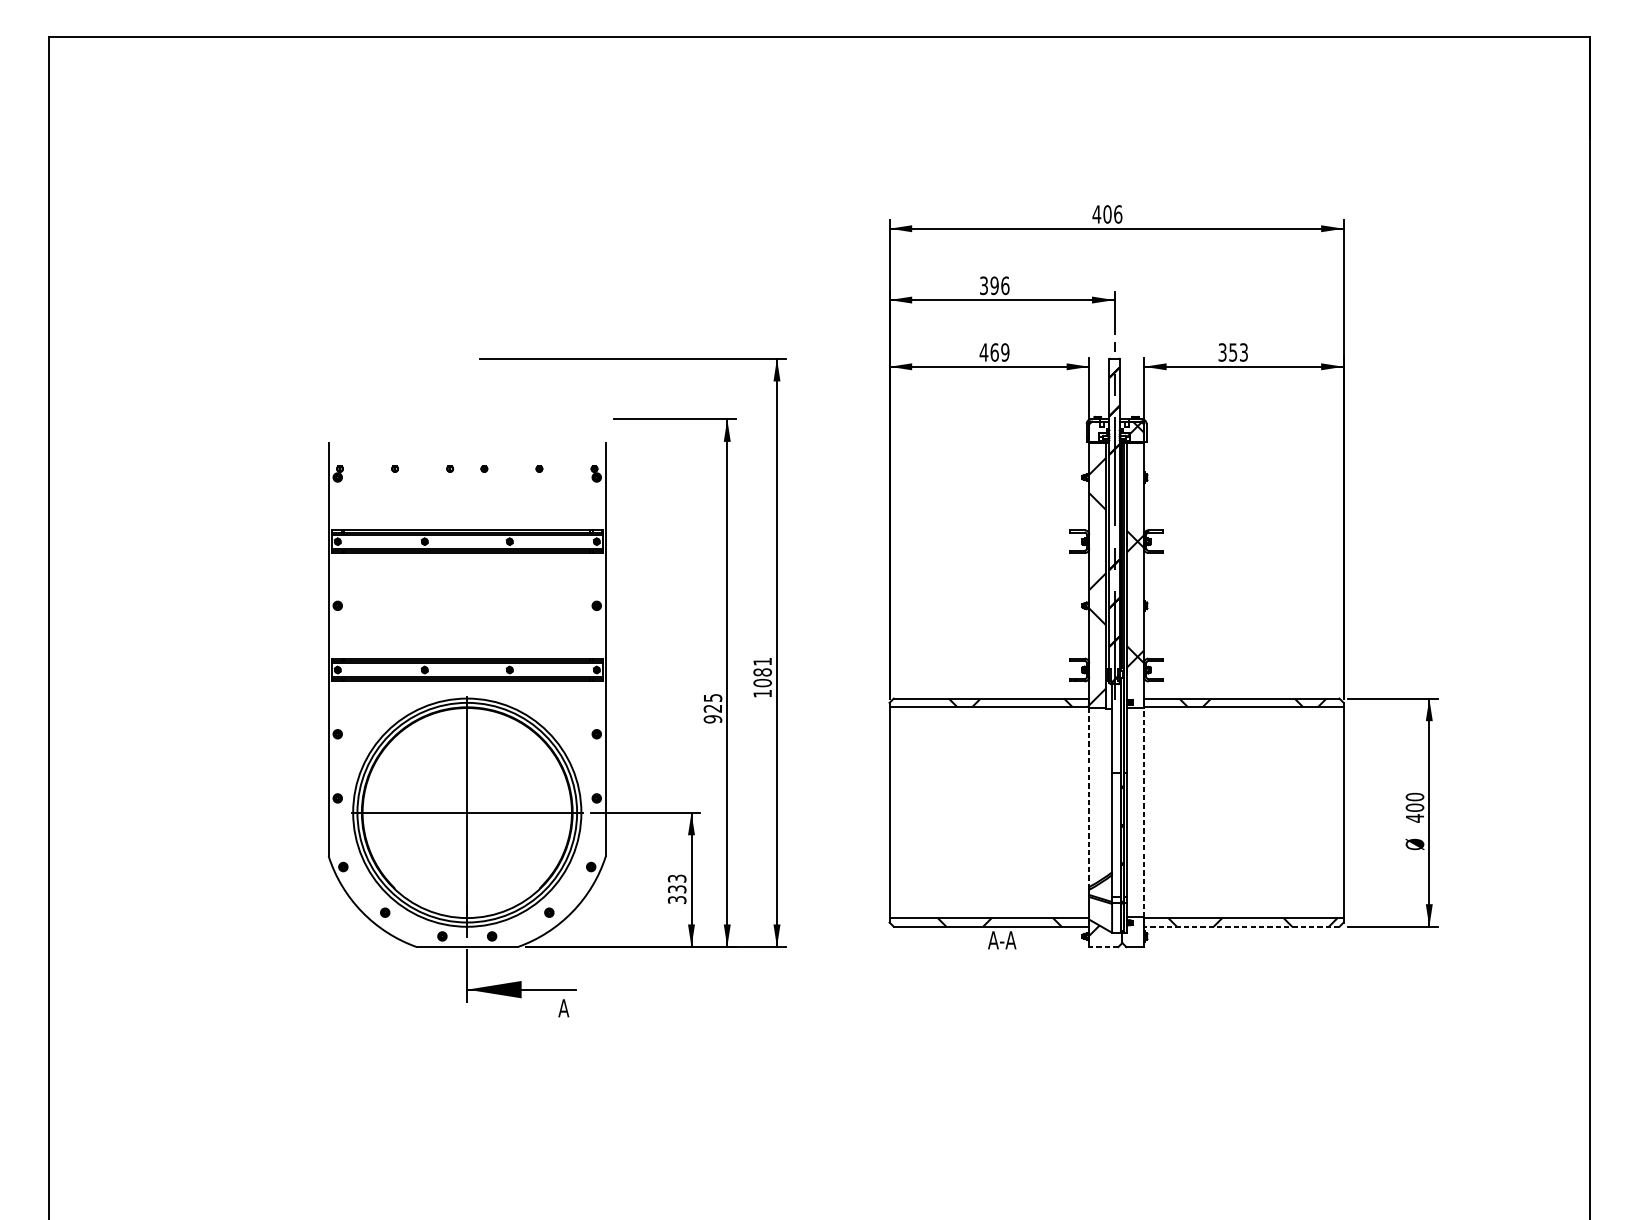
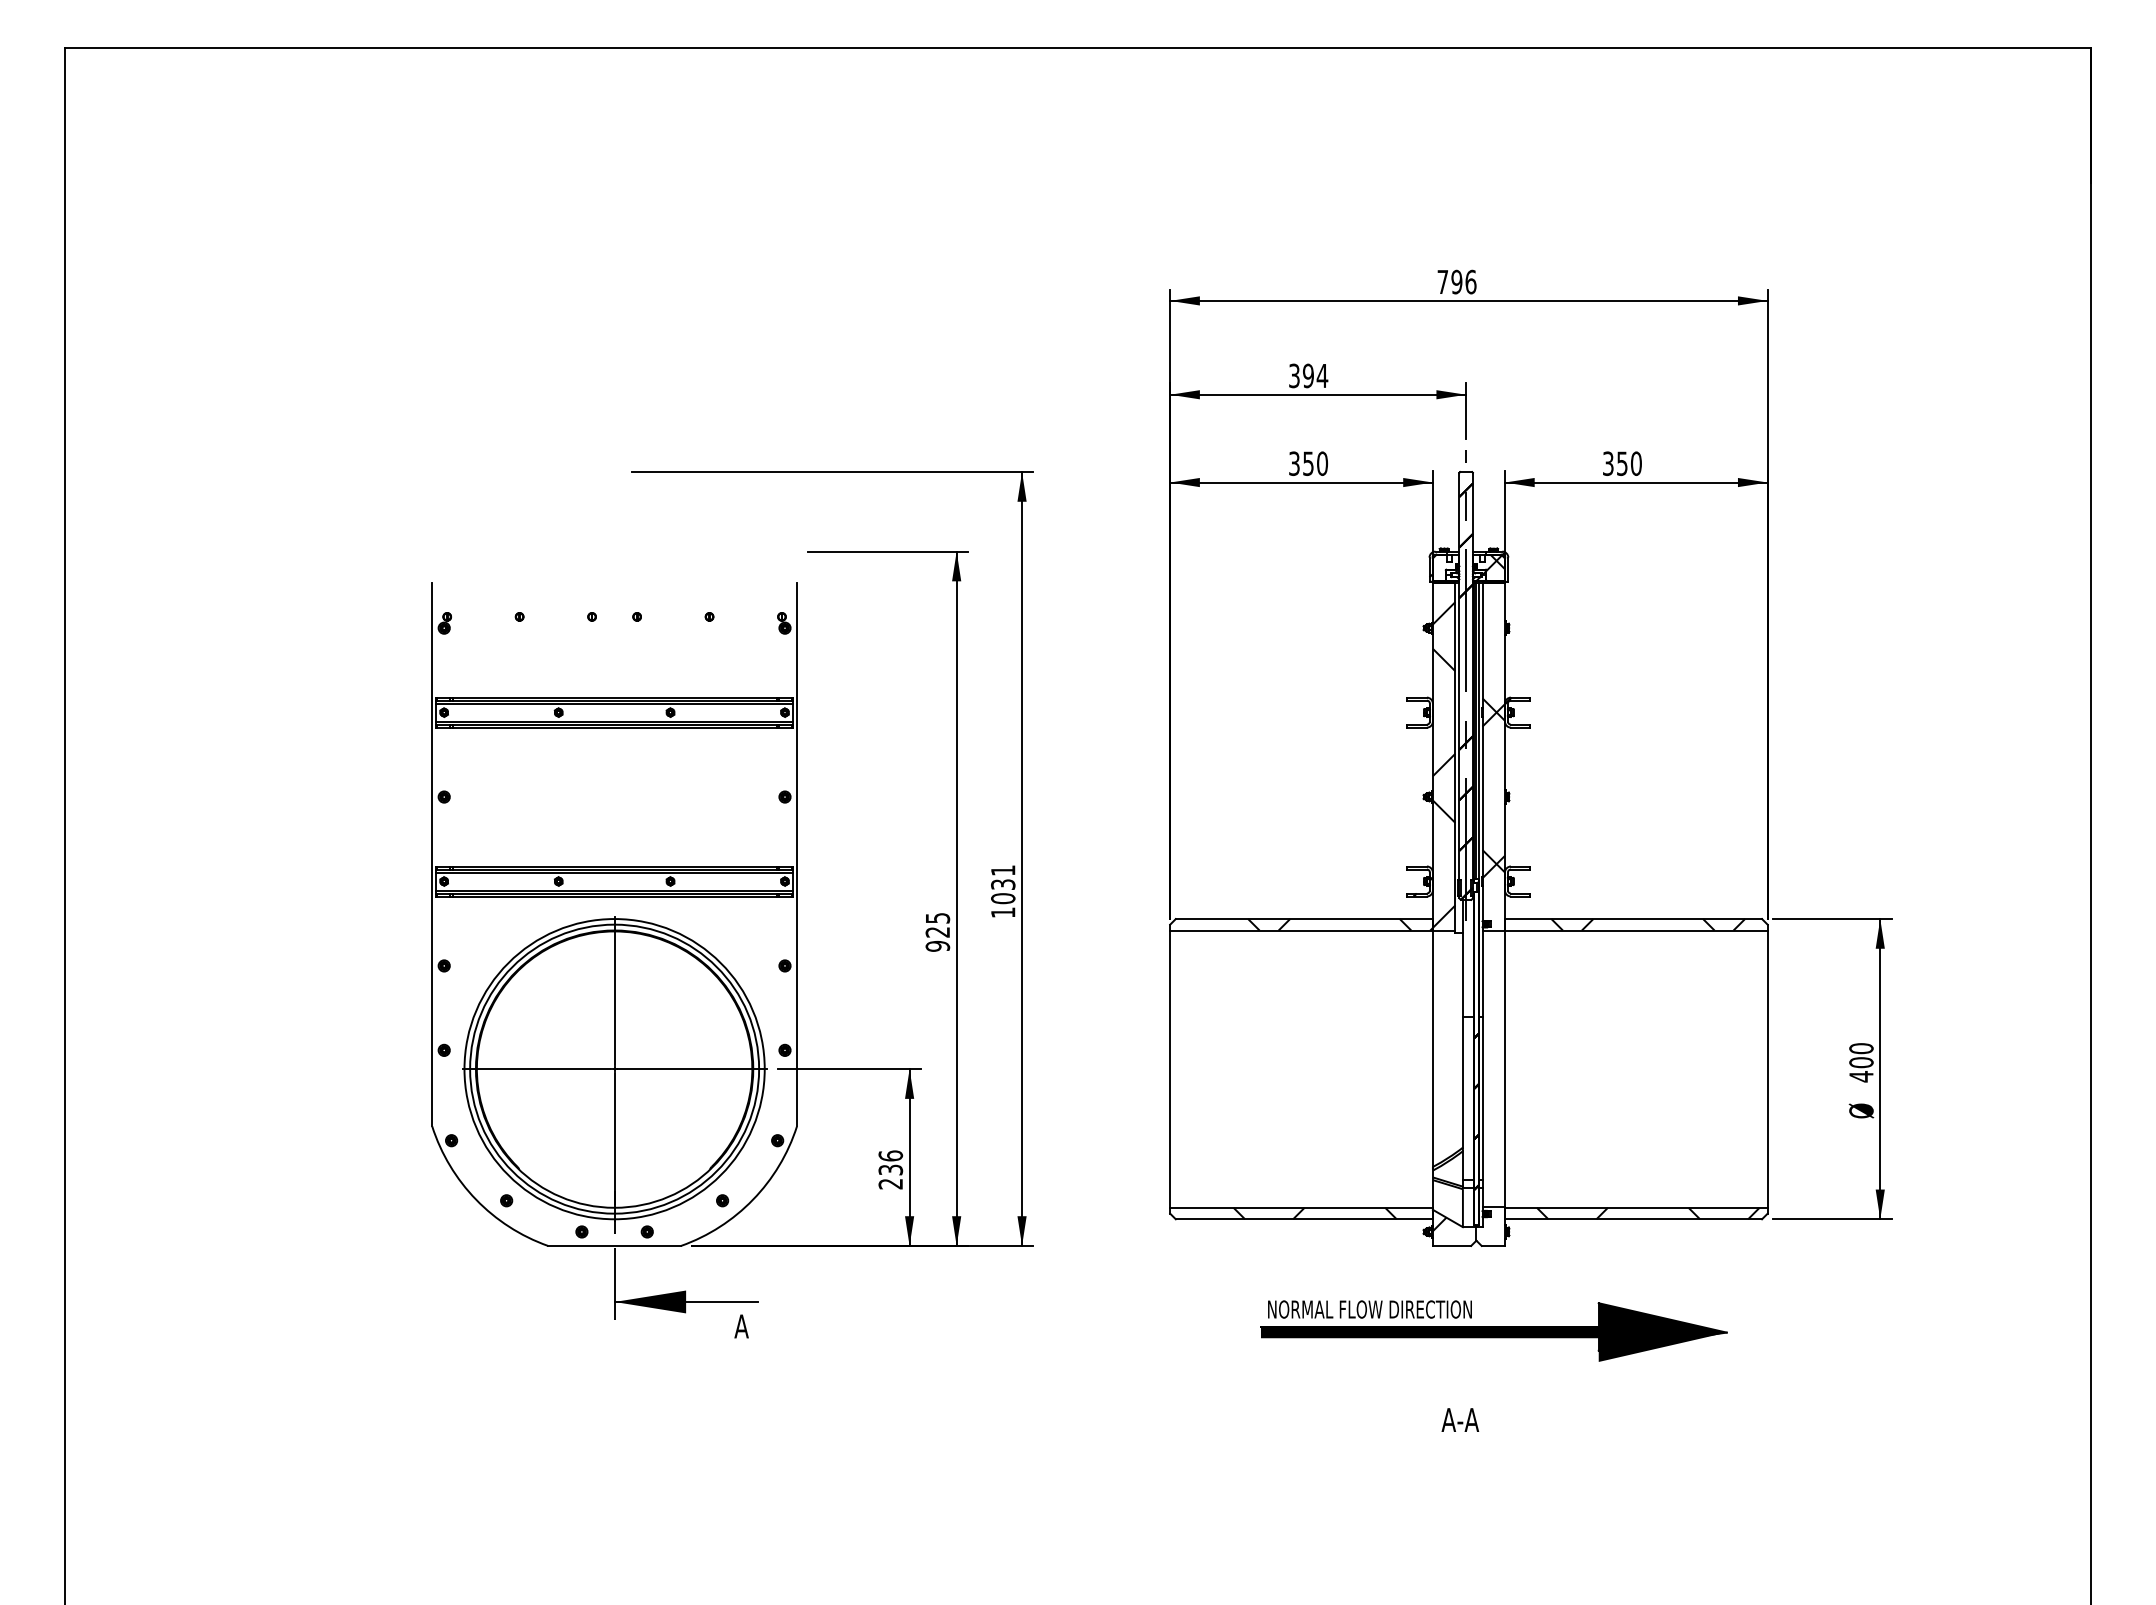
text: (1101, 214) -> (1449, 282), 406 -> 796
text: (1005, 285) -> (1322, 375), 396 -> 394
text: (993, 352) -> (1307, 463), 469 -> 350
text: (1244, 352) -> (1636, 463), 353 -> 350
text: (762, 672) -> (1003, 884), 1081 -> 1031
line: (1088, 797) -> (1432, 1049), dashed -> solid
line: (1143, 812) -> (1504, 1069), dashed -> solid
text: (676, 888) -> (890, 1169), 333 -> 236
line: (1241, 926) -> (1633, 1219), dashed -> solid
text: (1002, 939) -> (1460, 1419), moved
line: (1103, 946) -> (1451, 1245), dashed -> solid
part: (1135, 1011) -> (1493, 1330), added

